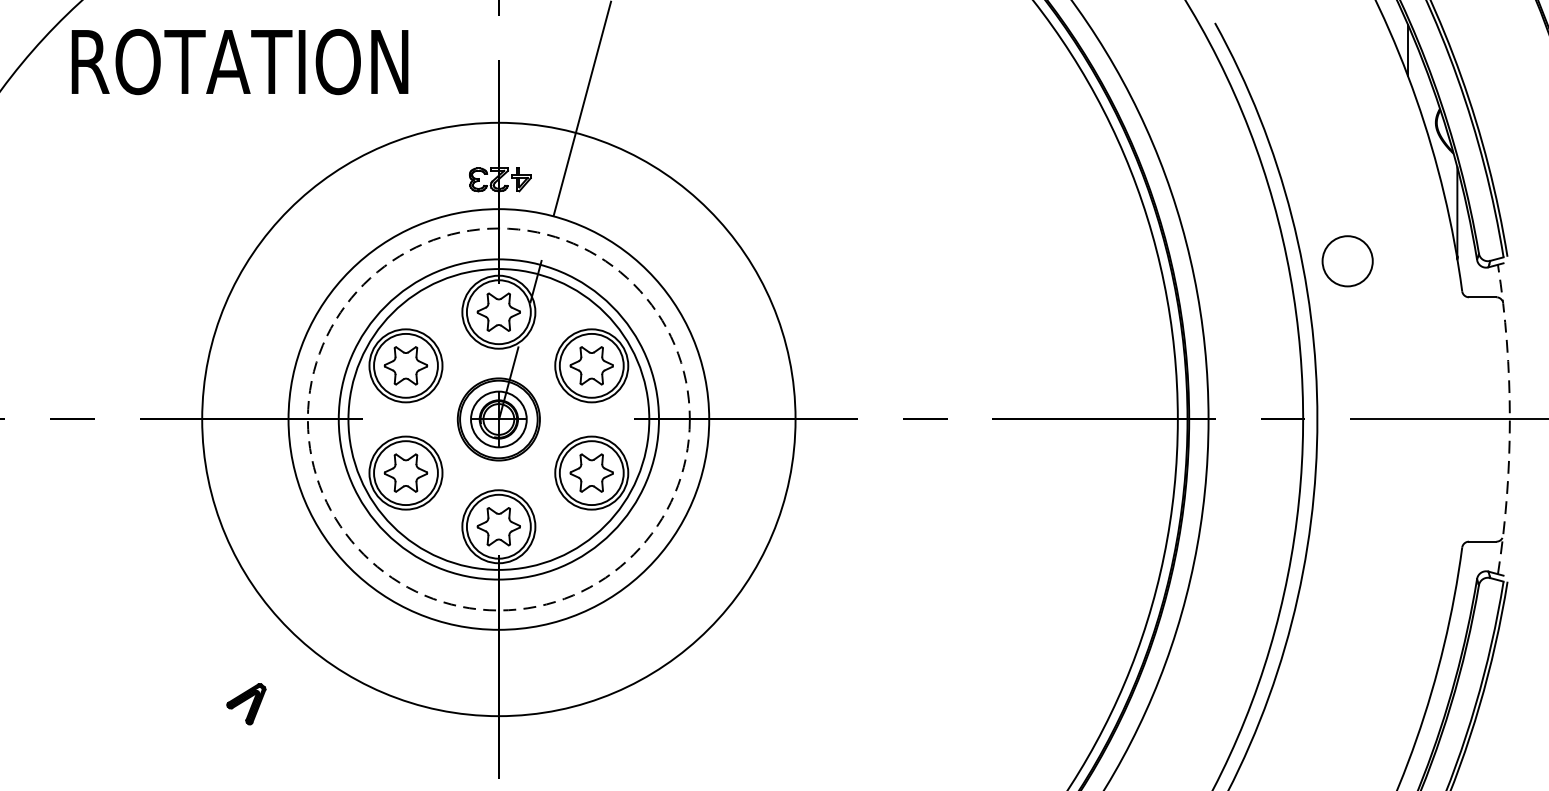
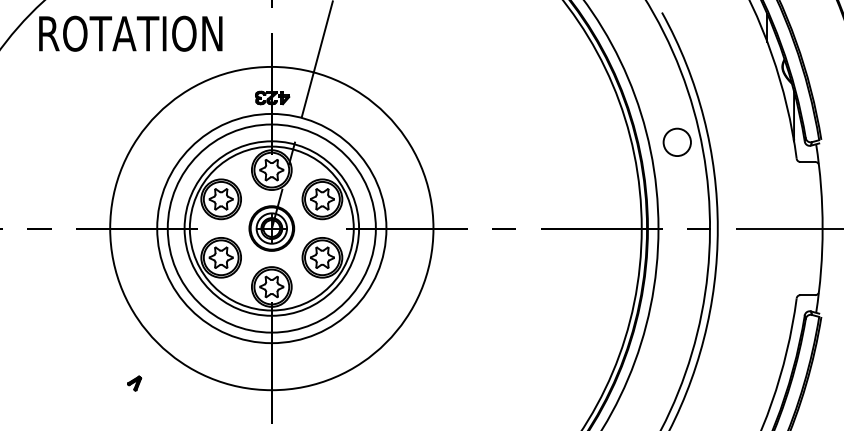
circle: (1346, 259) -> (676, 141), moved
circle: (498, 419) -> (271, 228), dashed -> solid
arc: (1509, 419) -> (822, 228), dashed -> solid
part: (246, 703) -> (134, 383), size x0.62

